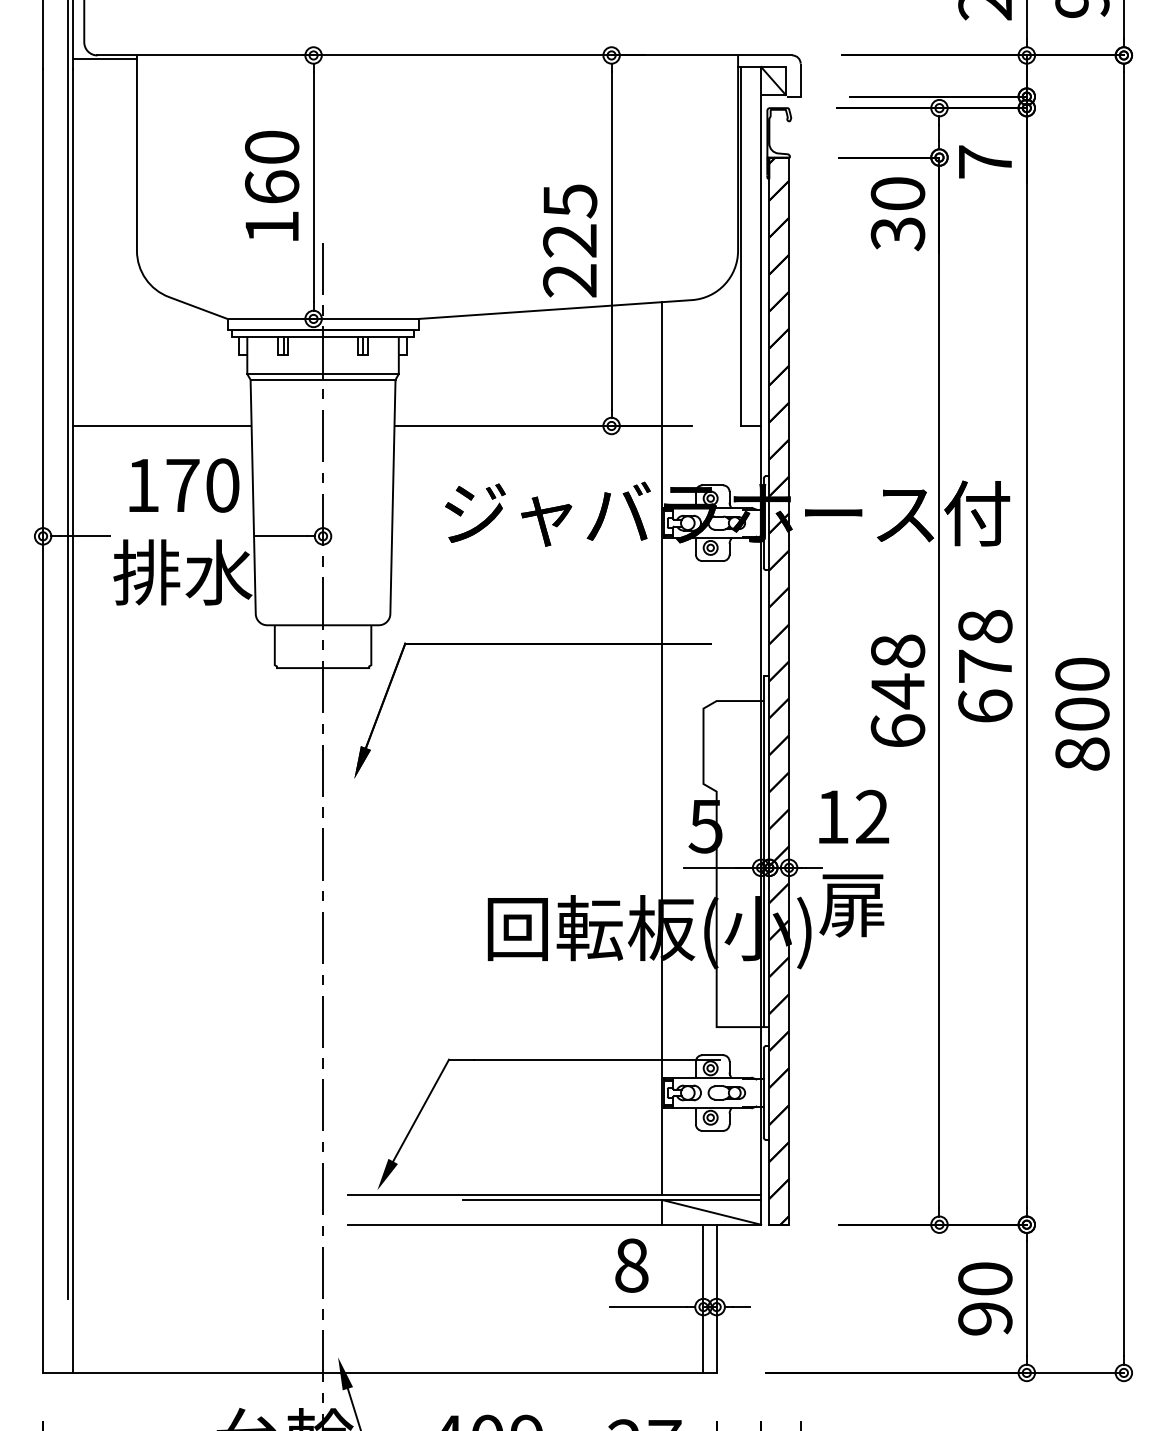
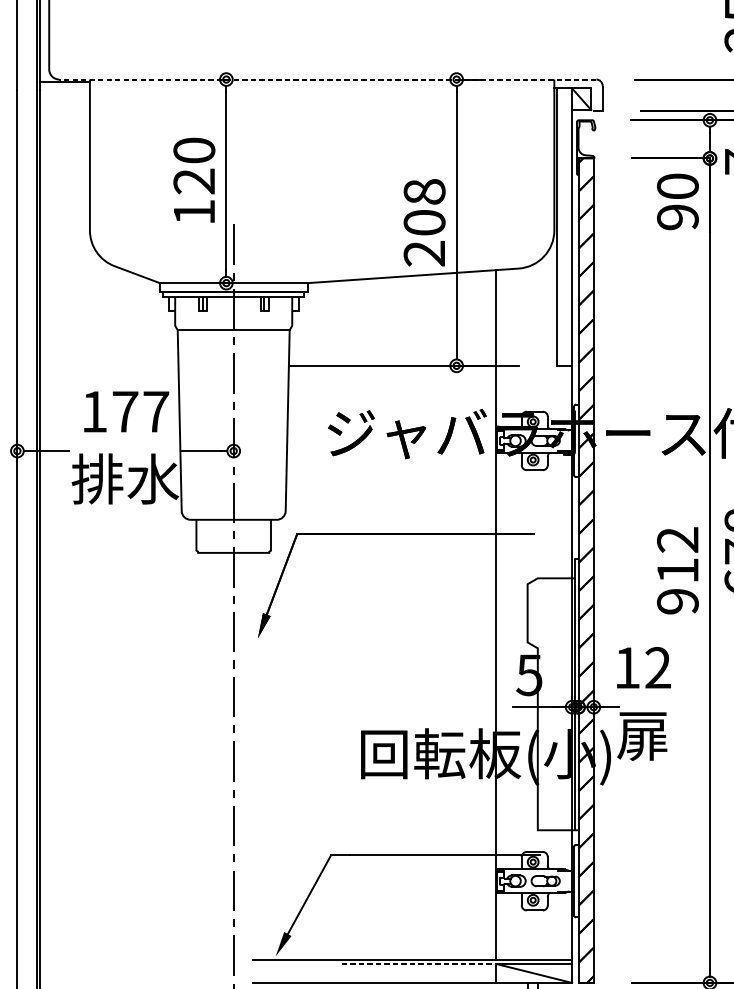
line: (444, 55) -> (327, 79), solid -> dashed
text: (272, 186) -> (194, 180), 160 -> 120
text: (570, 220) -> (424, 207), 225 -> 208
text: (898, 234) -> (678, 217), 30 -> 90
line: (322, 374) -> (233, 326), removed
line: (161, 426) -> (108, 366), removed
text: (222, 485) -> (156, 411), 170 -> 177
text: (897, 690) -> (677, 570), 648 -> 912
line: (562, 1200) -> (418, 964), solid -> dashed

